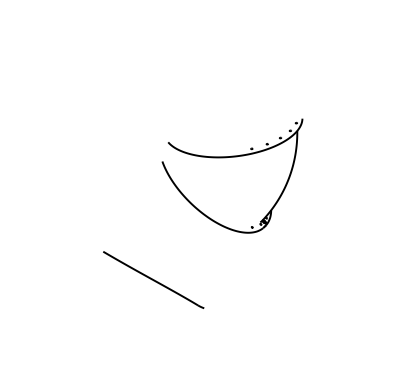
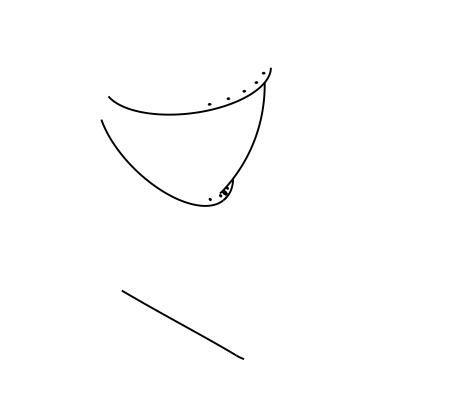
part: (232, 157) -> (186, 114), moved

